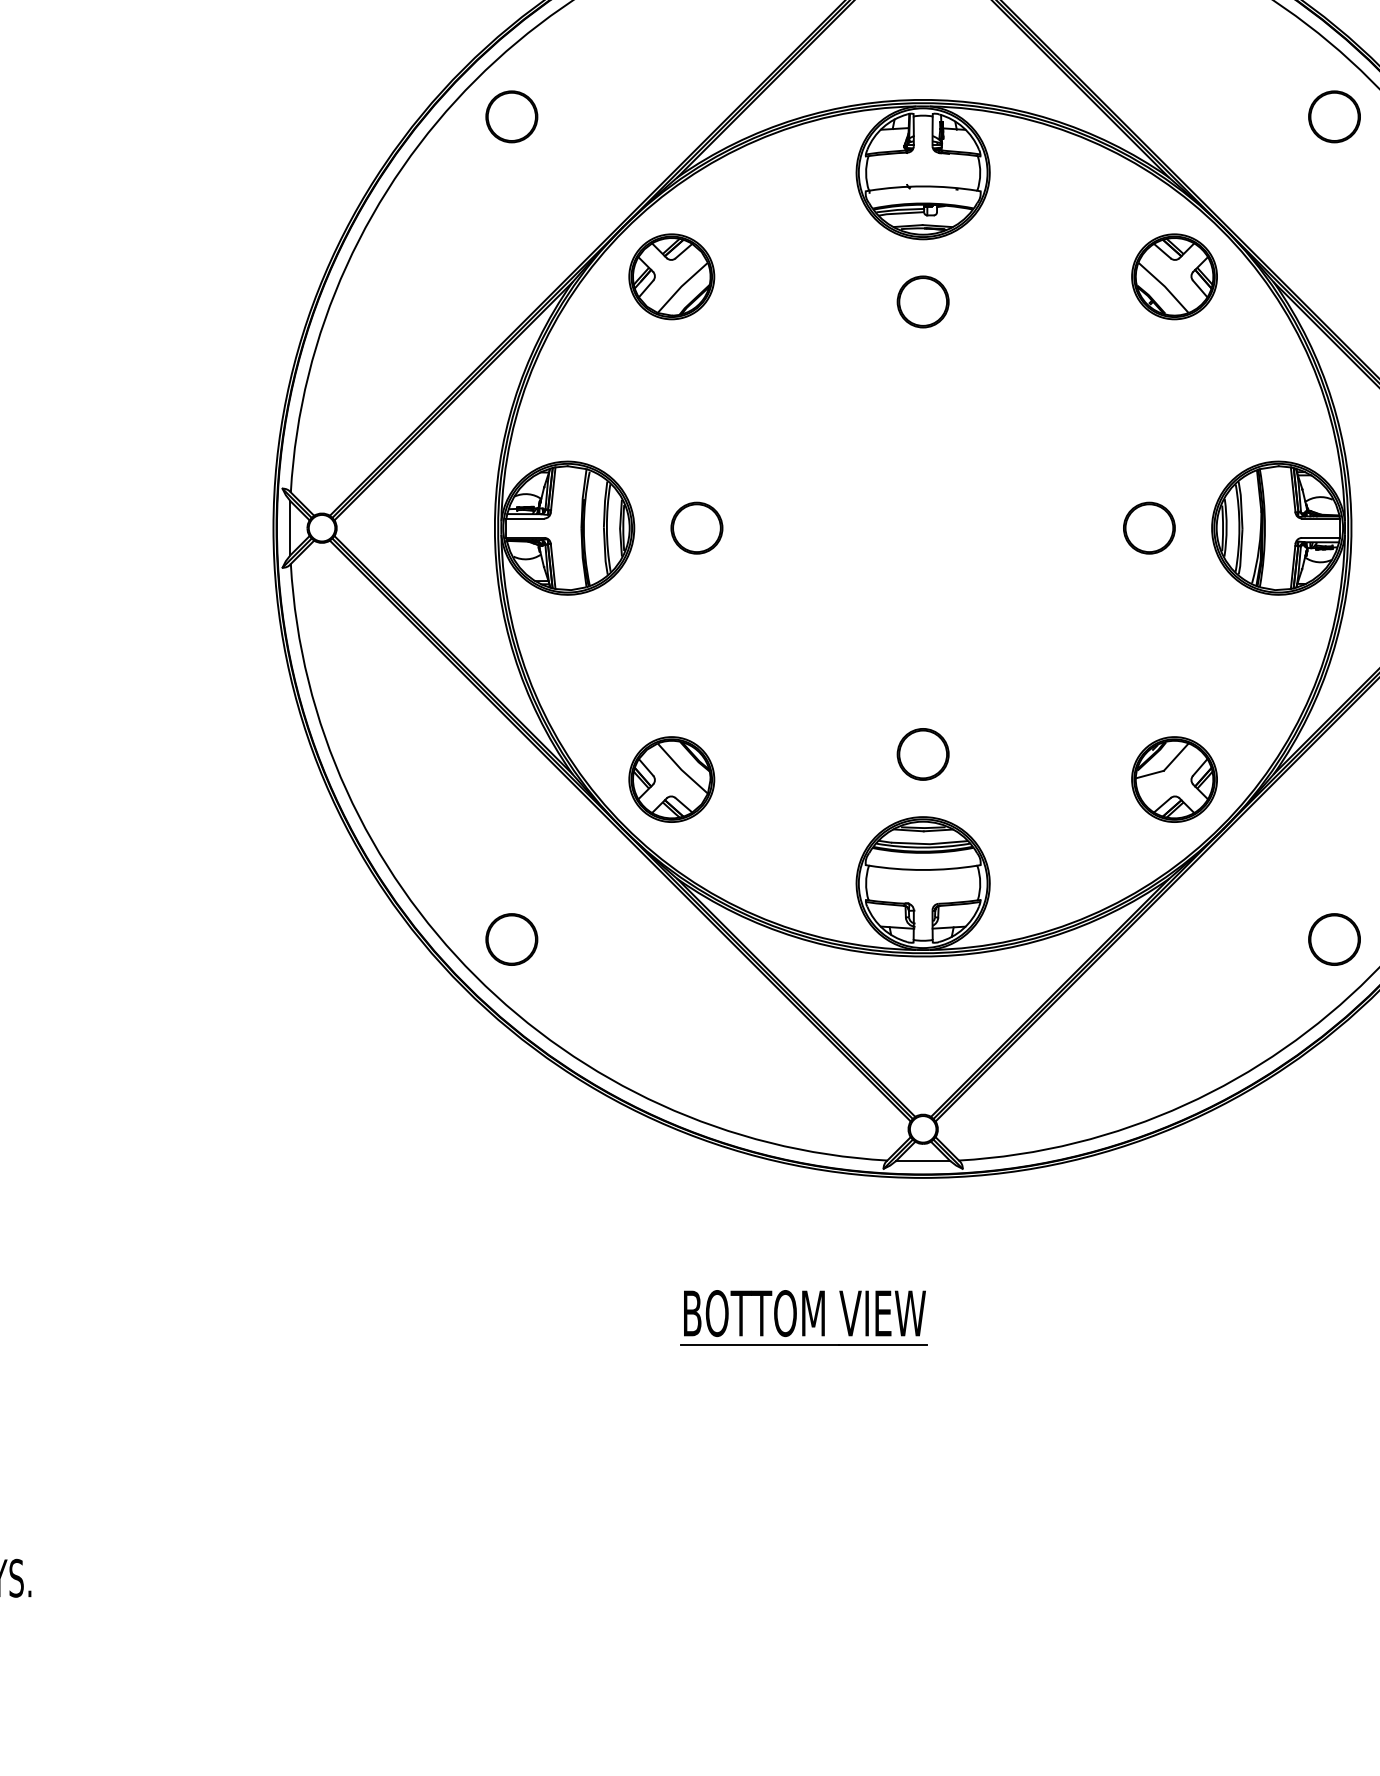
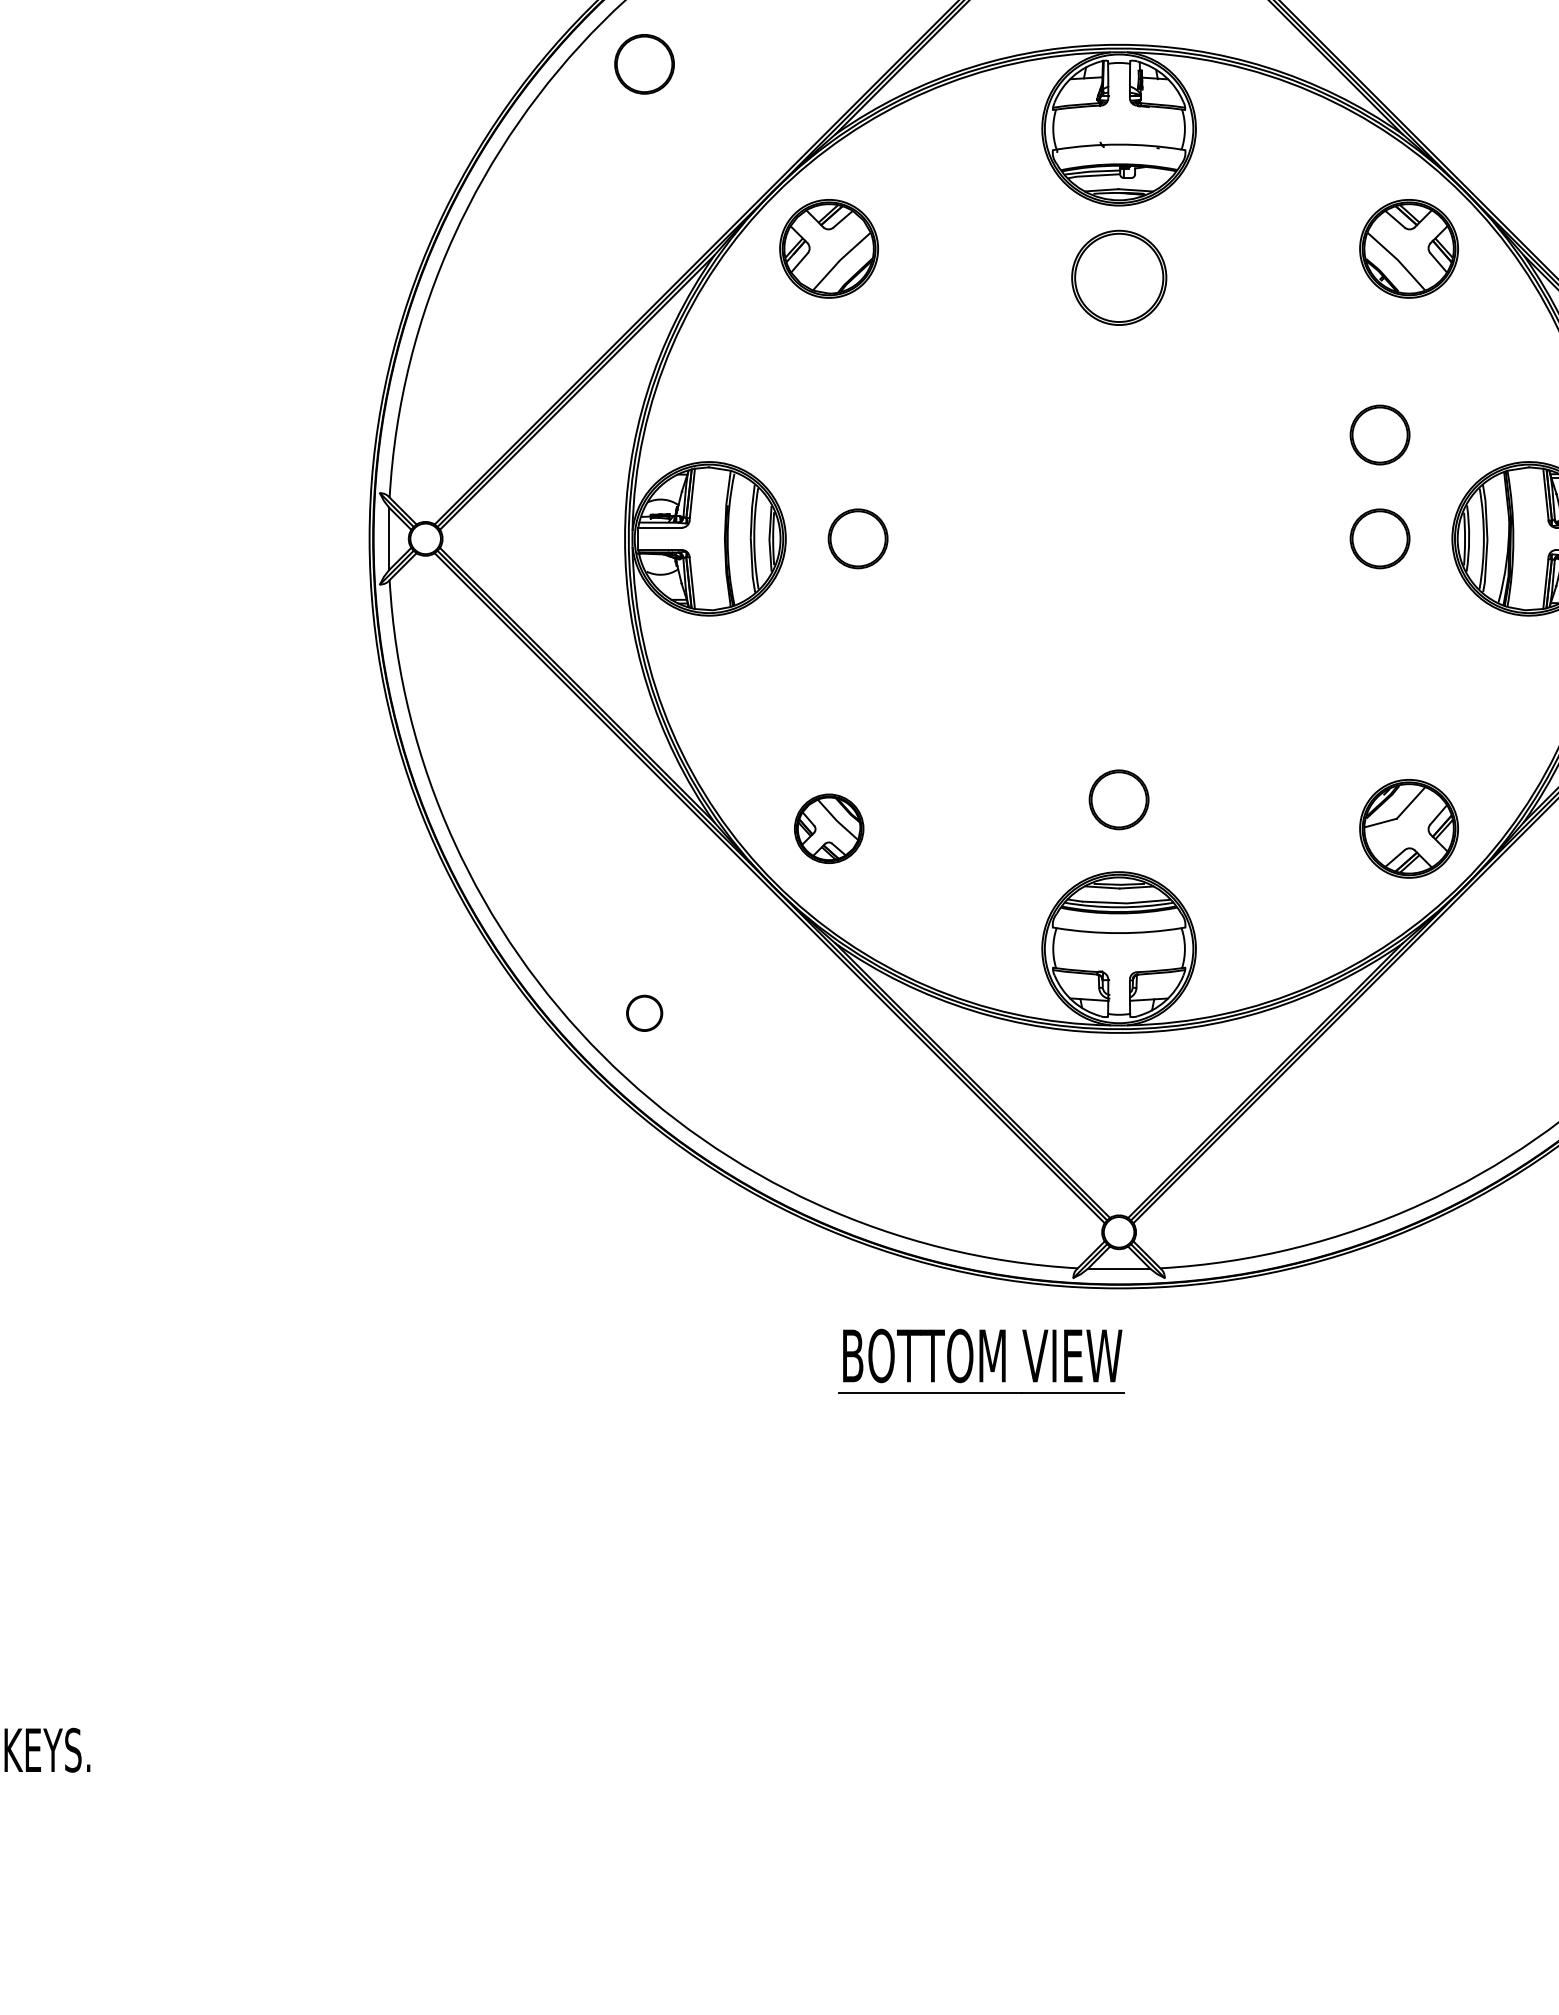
part: (922, 301) -> (1118, 277), size x1.6
part: (1149, 437) -> (1380, 434), added
part: (671, 779) -> (828, 828), size x0.7
circle: (511, 939) -> (644, 1013), size x0.6
part: (803, 1317) -> (981, 1360), moved

